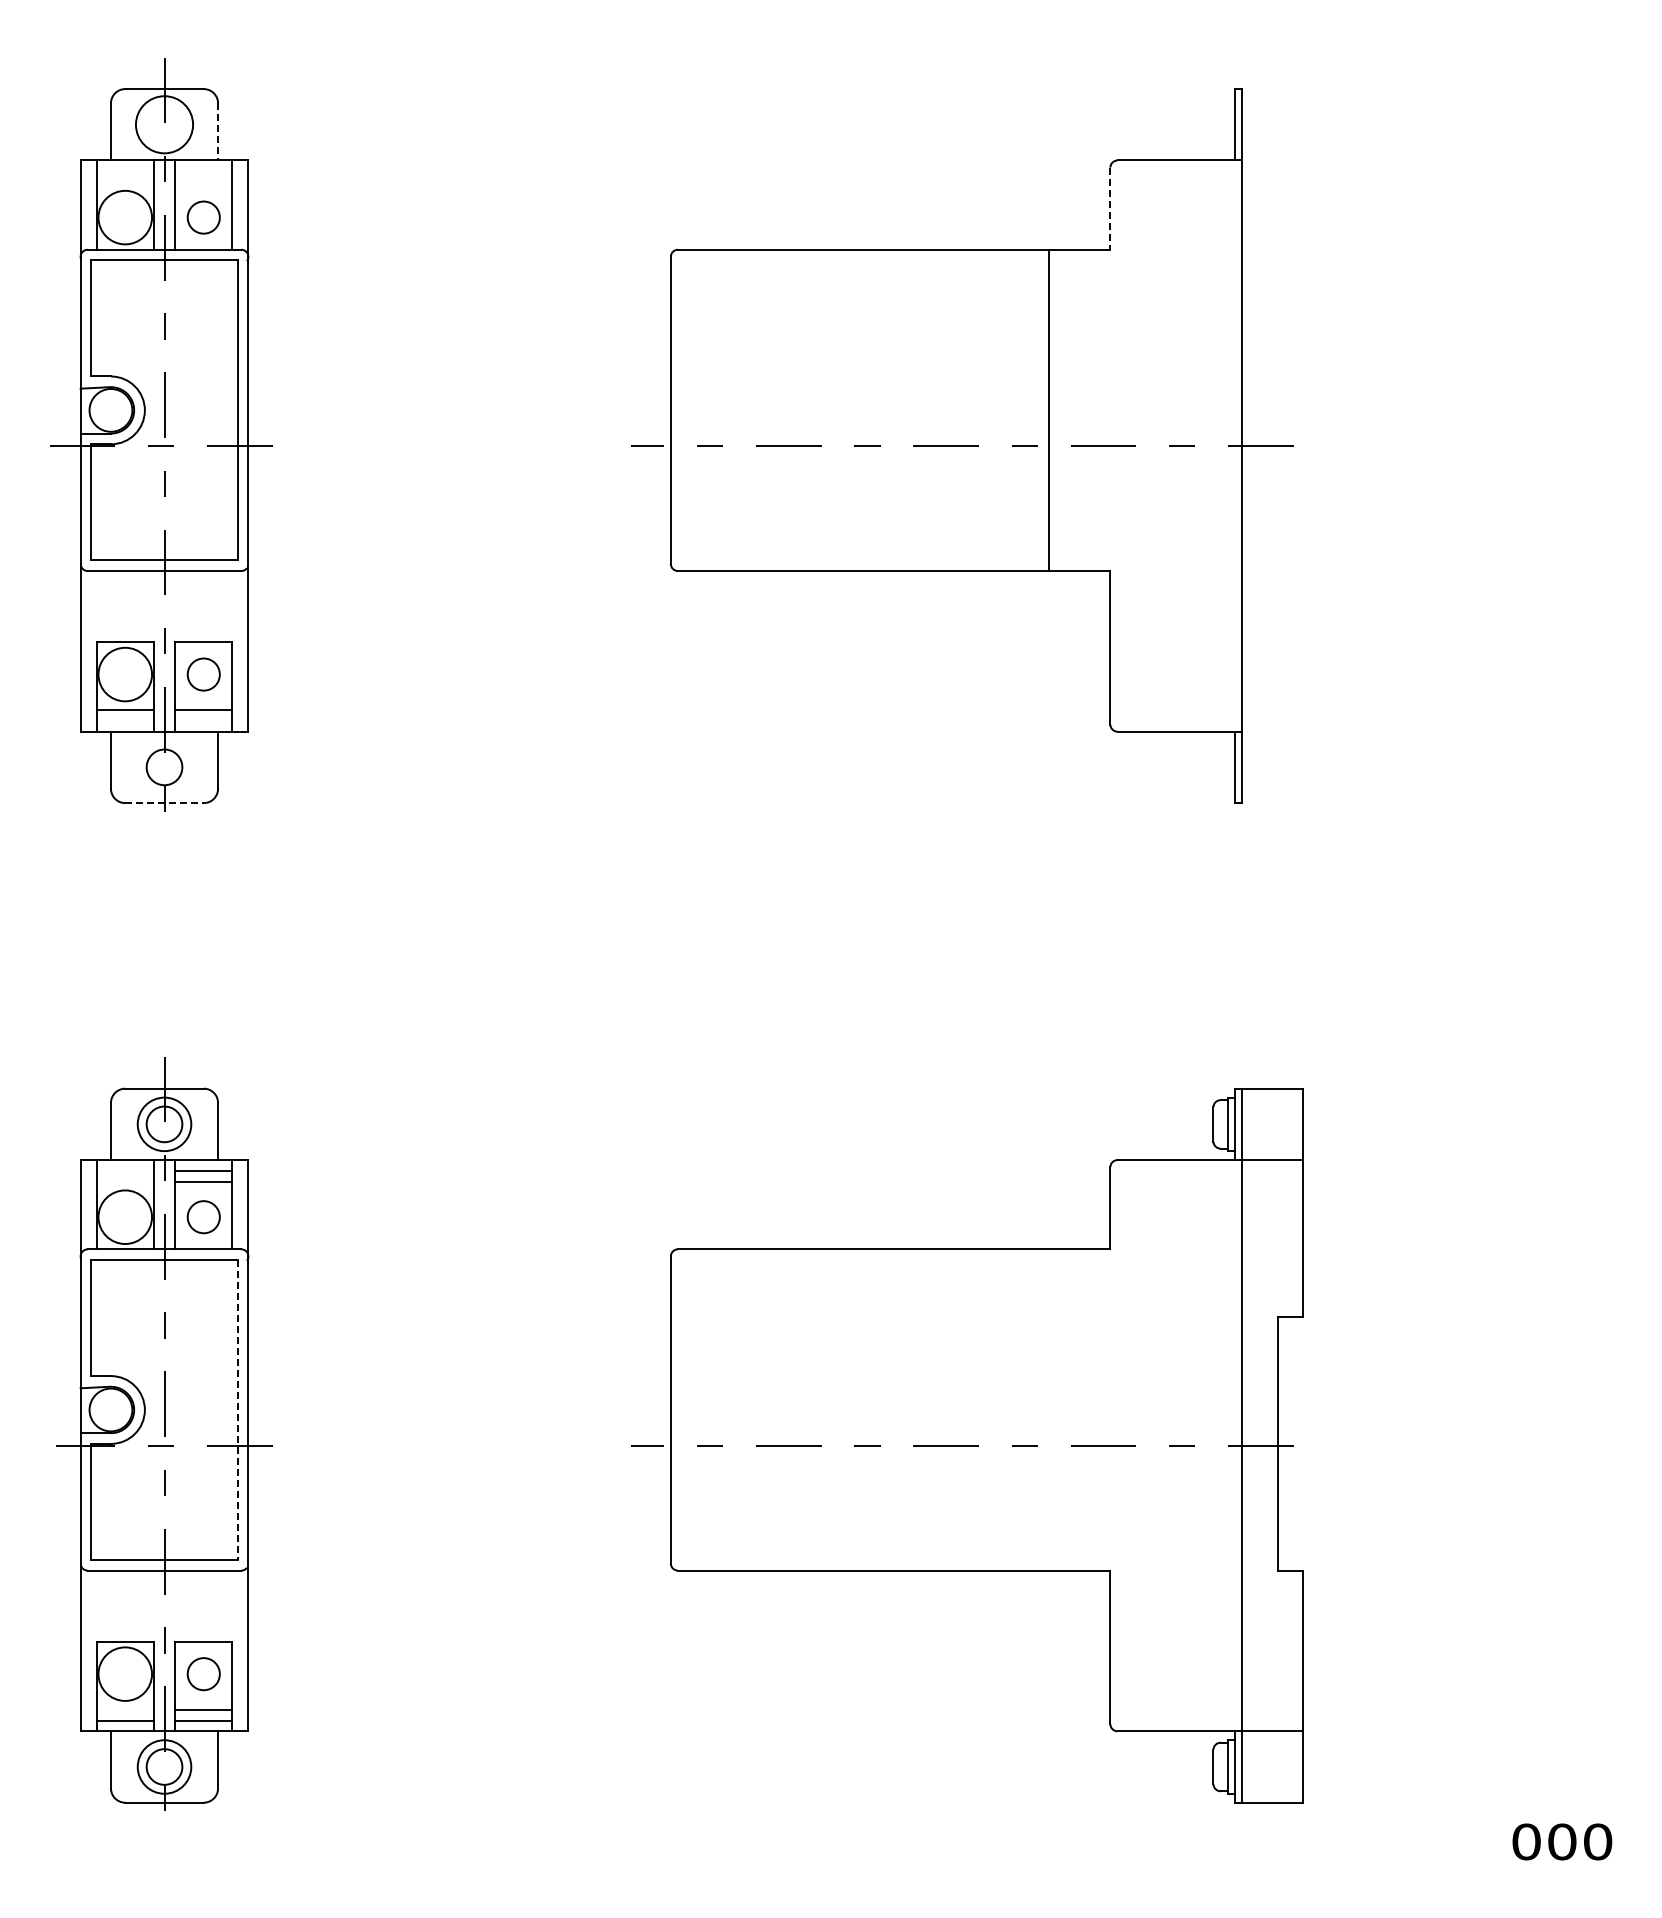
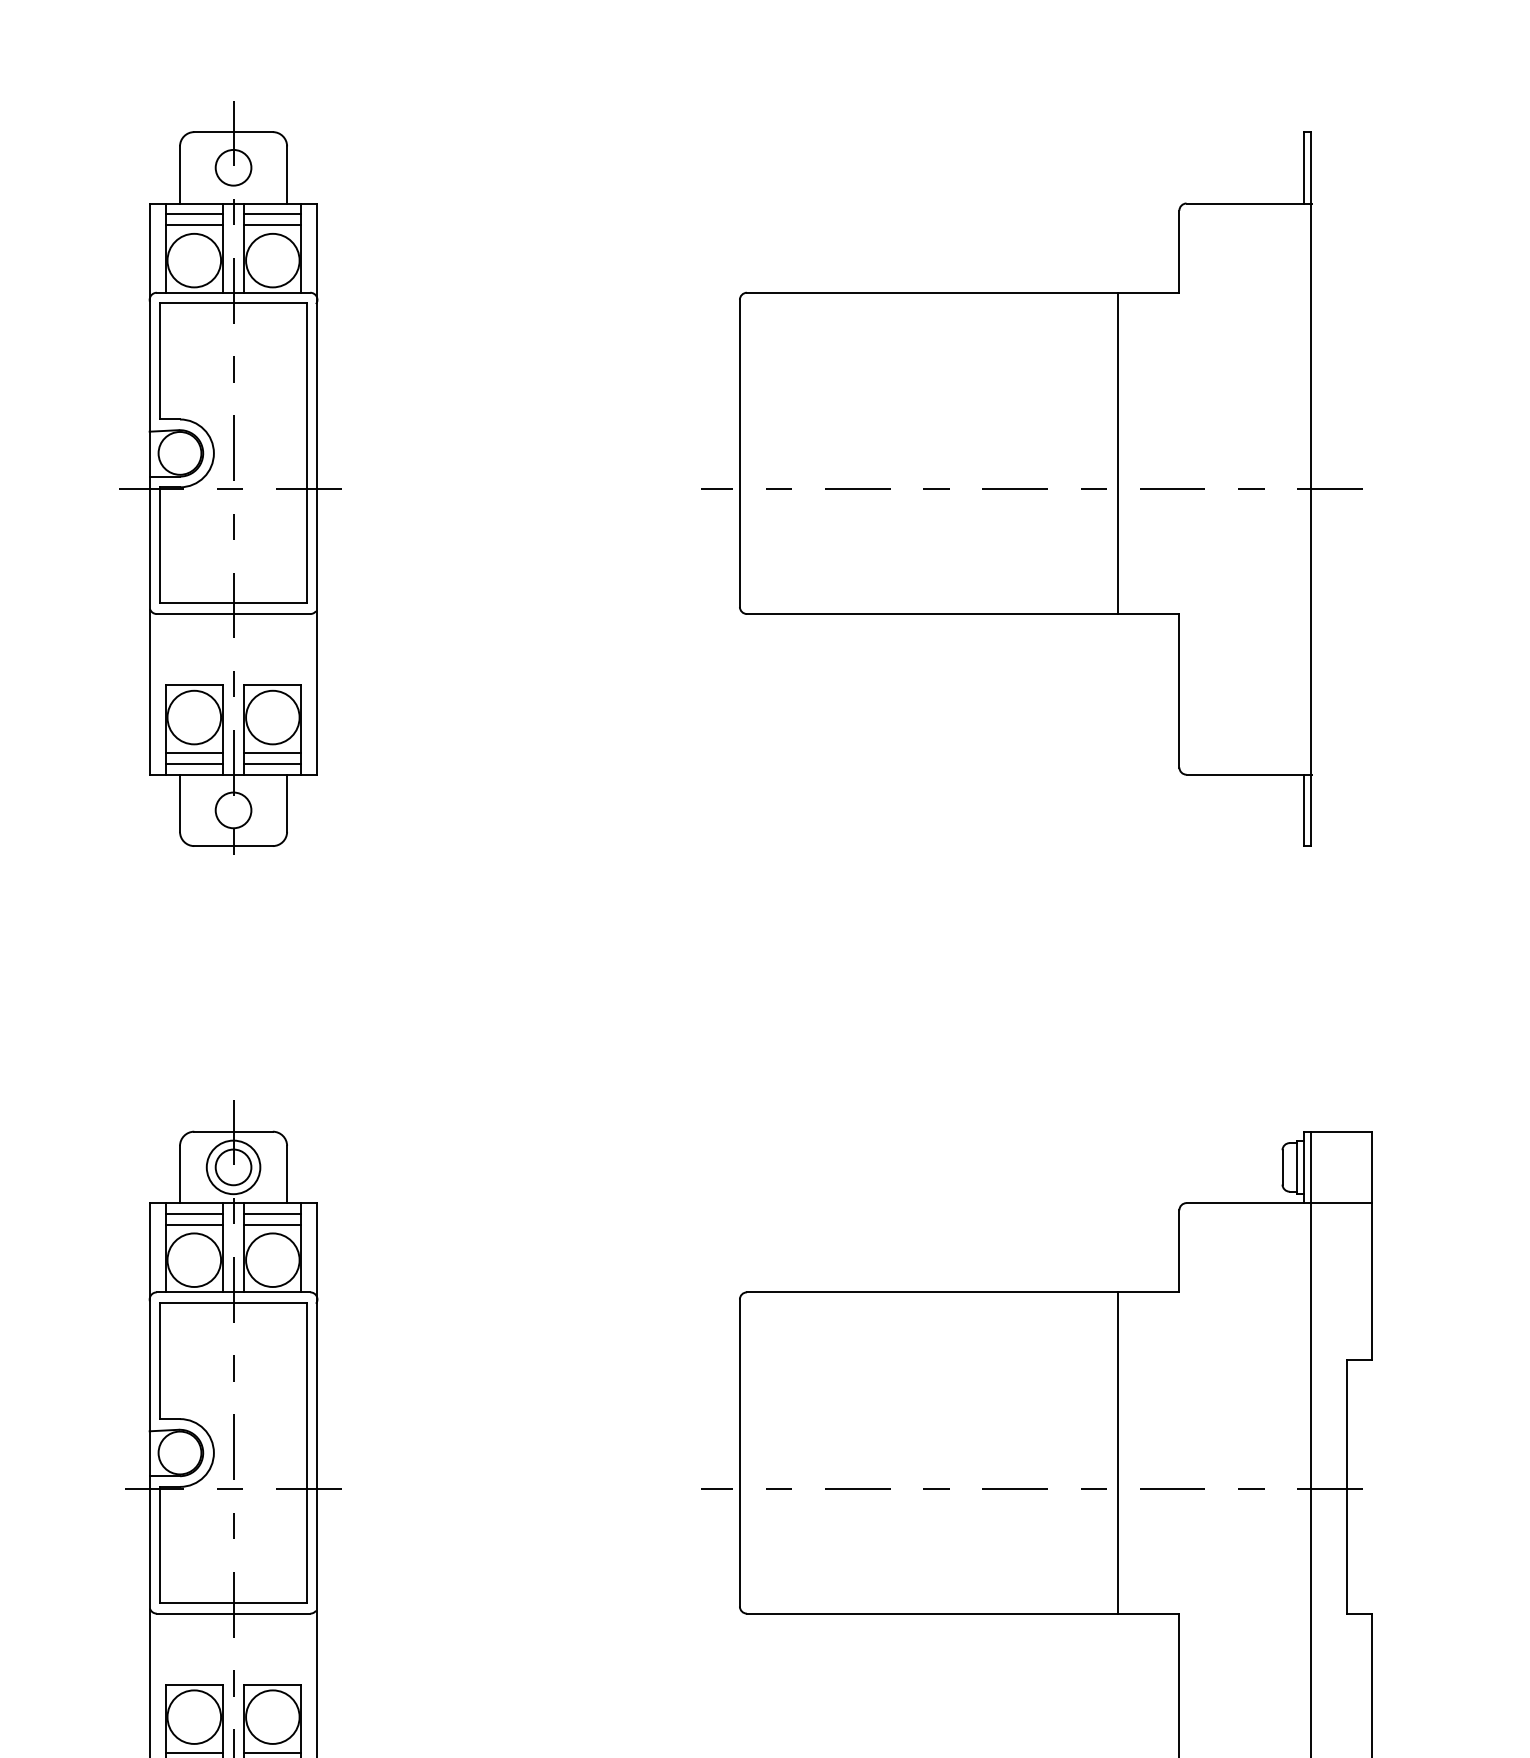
circle: (164, 124) -> (233, 167), size x0.62
line: (218, 131) -> (287, 174), dashed -> solid
line: (124, 171) -> (193, 214), added
line: (203, 171) -> (272, 214), added
line: (124, 181) -> (193, 224), added
line: (203, 181) -> (272, 224), added
line: (1110, 209) -> (1179, 252), dashed -> solid
circle: (203, 217) -> (272, 260), size x1.67
circle: (203, 674) -> (272, 717), size x1.67
line: (124, 720) -> (193, 763), added
line: (203, 720) -> (272, 763), added
line: (165, 803) -> (234, 846), dashed -> solid
line: (124, 1170) -> (193, 1213), added
line: (124, 1181) -> (193, 1224), added
circle: (203, 1216) -> (272, 1259), size x1.67
line: (237, 1409) -> (306, 1452), dashed -> solid
line: (1049, 1409) -> (1118, 1452), added
circle: (203, 1673) -> (272, 1716), size x1.67
line: (124, 1709) -> (193, 1752), added

